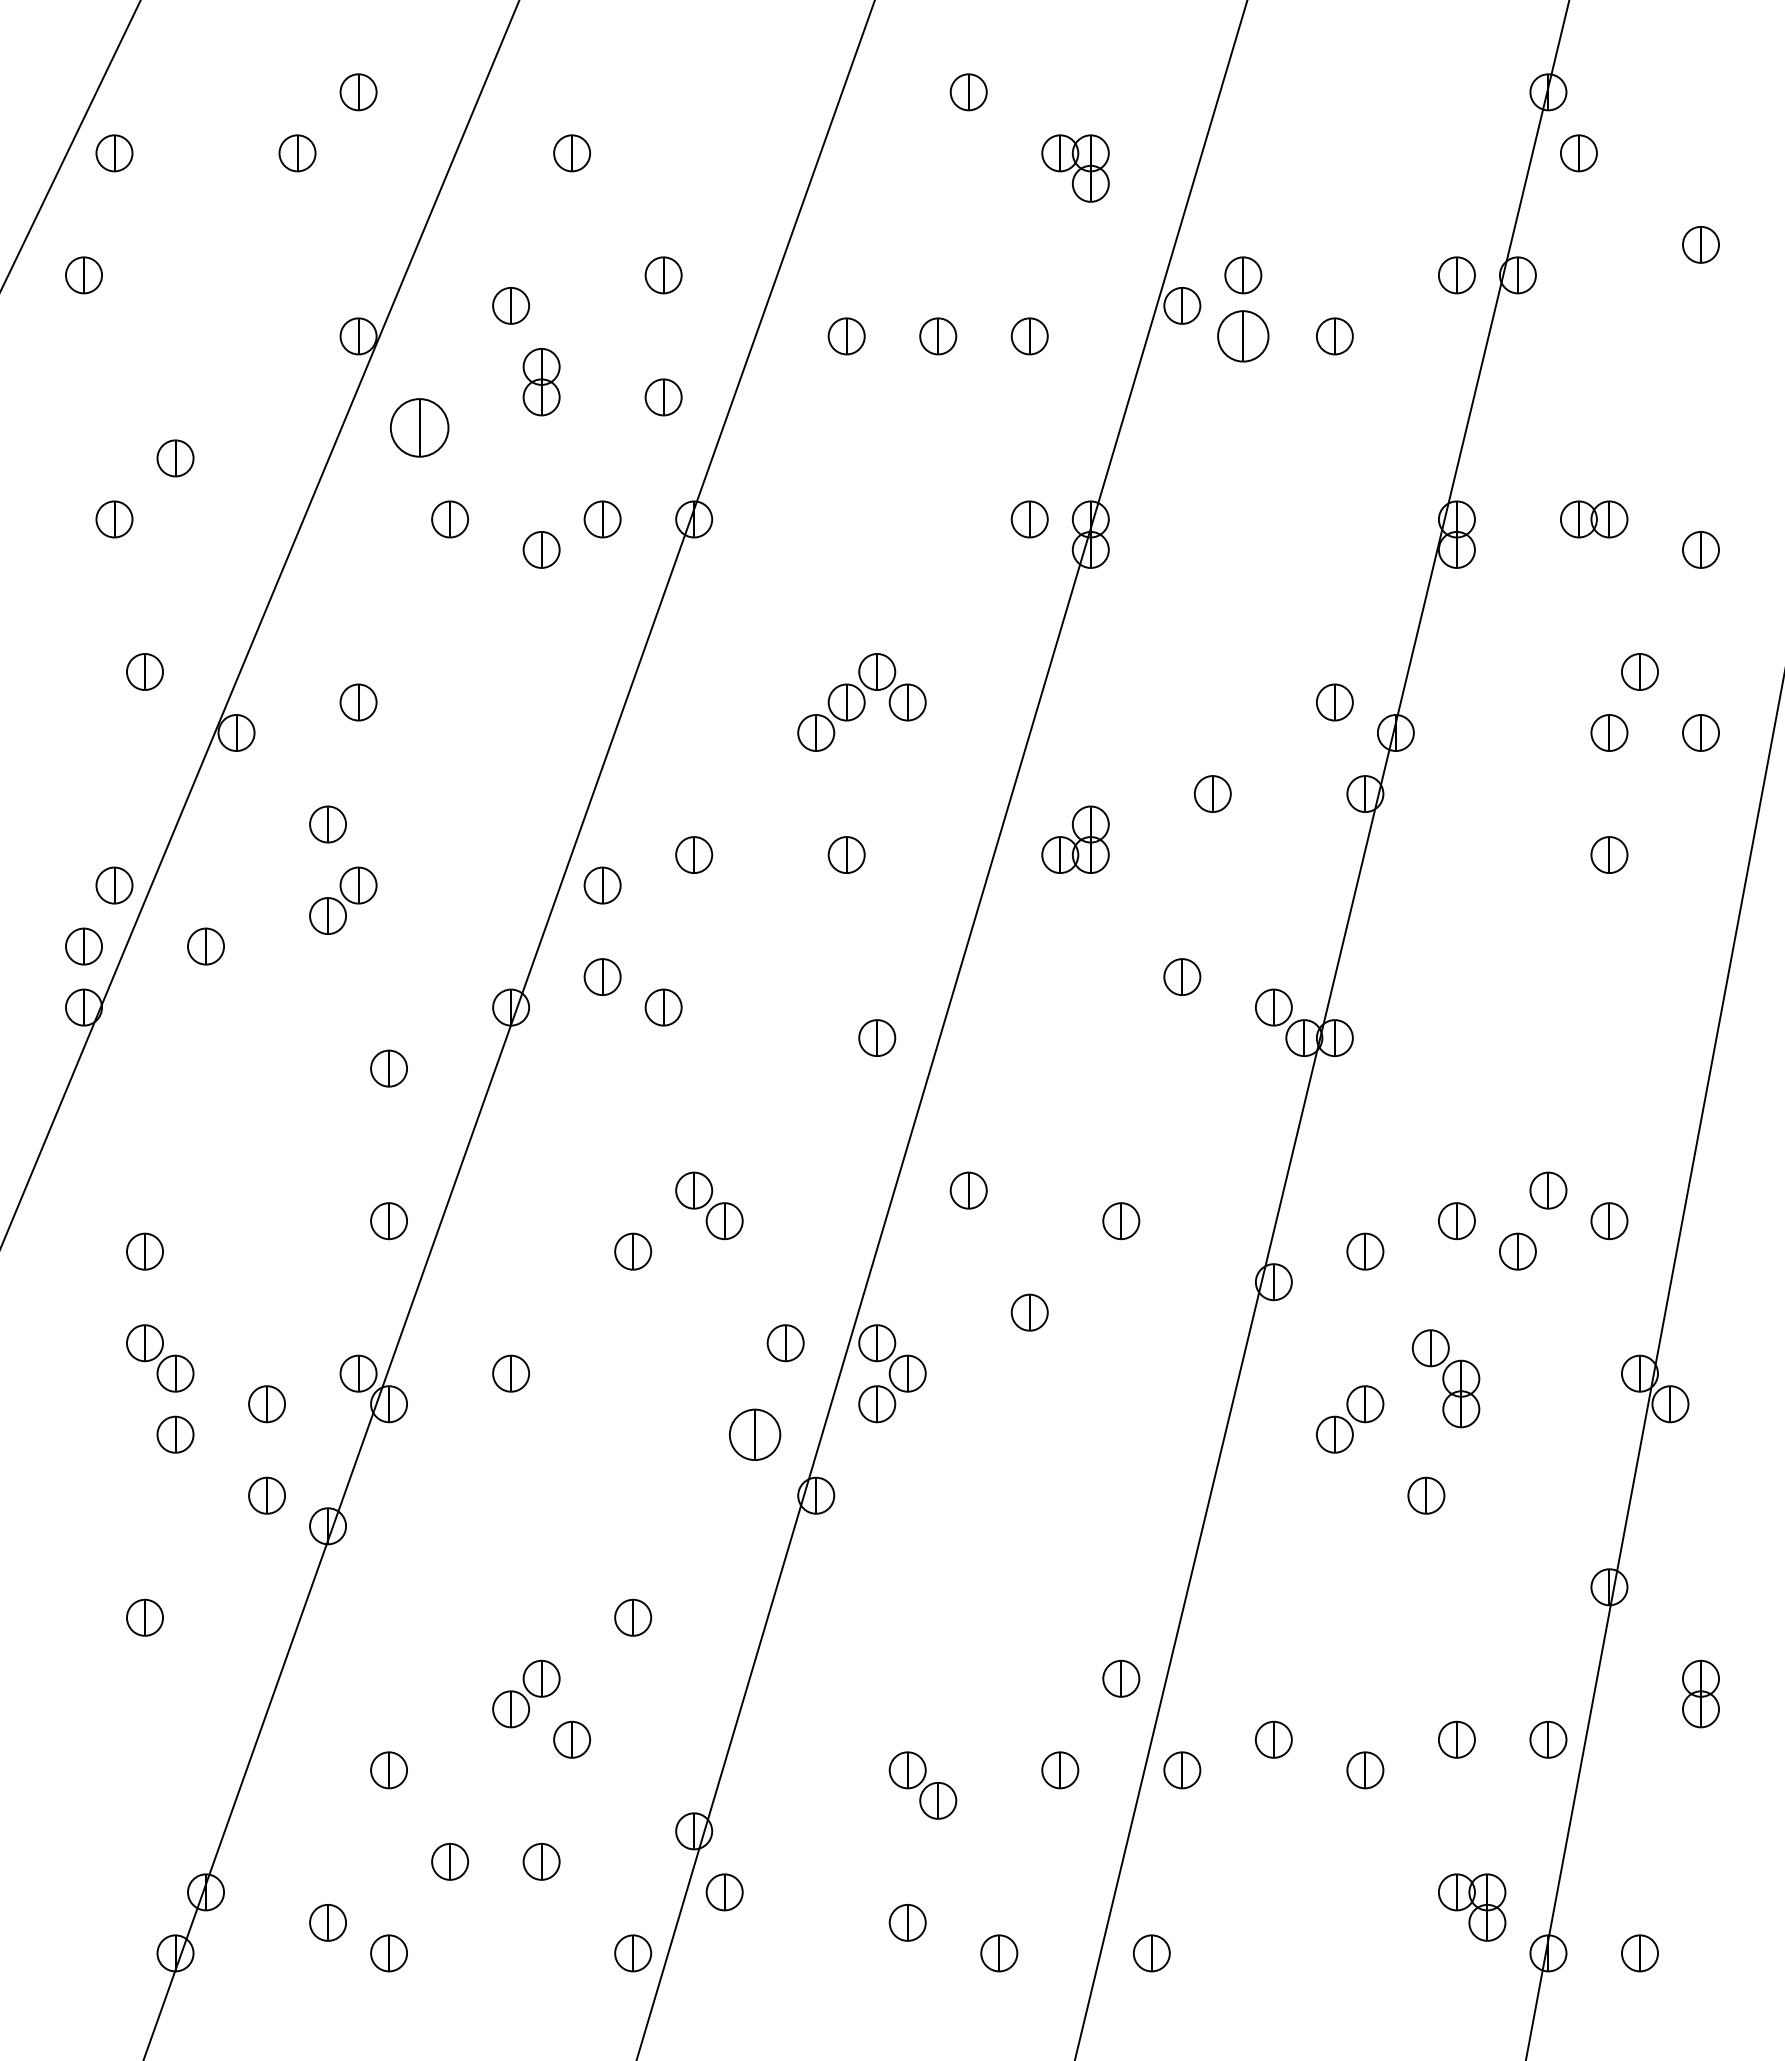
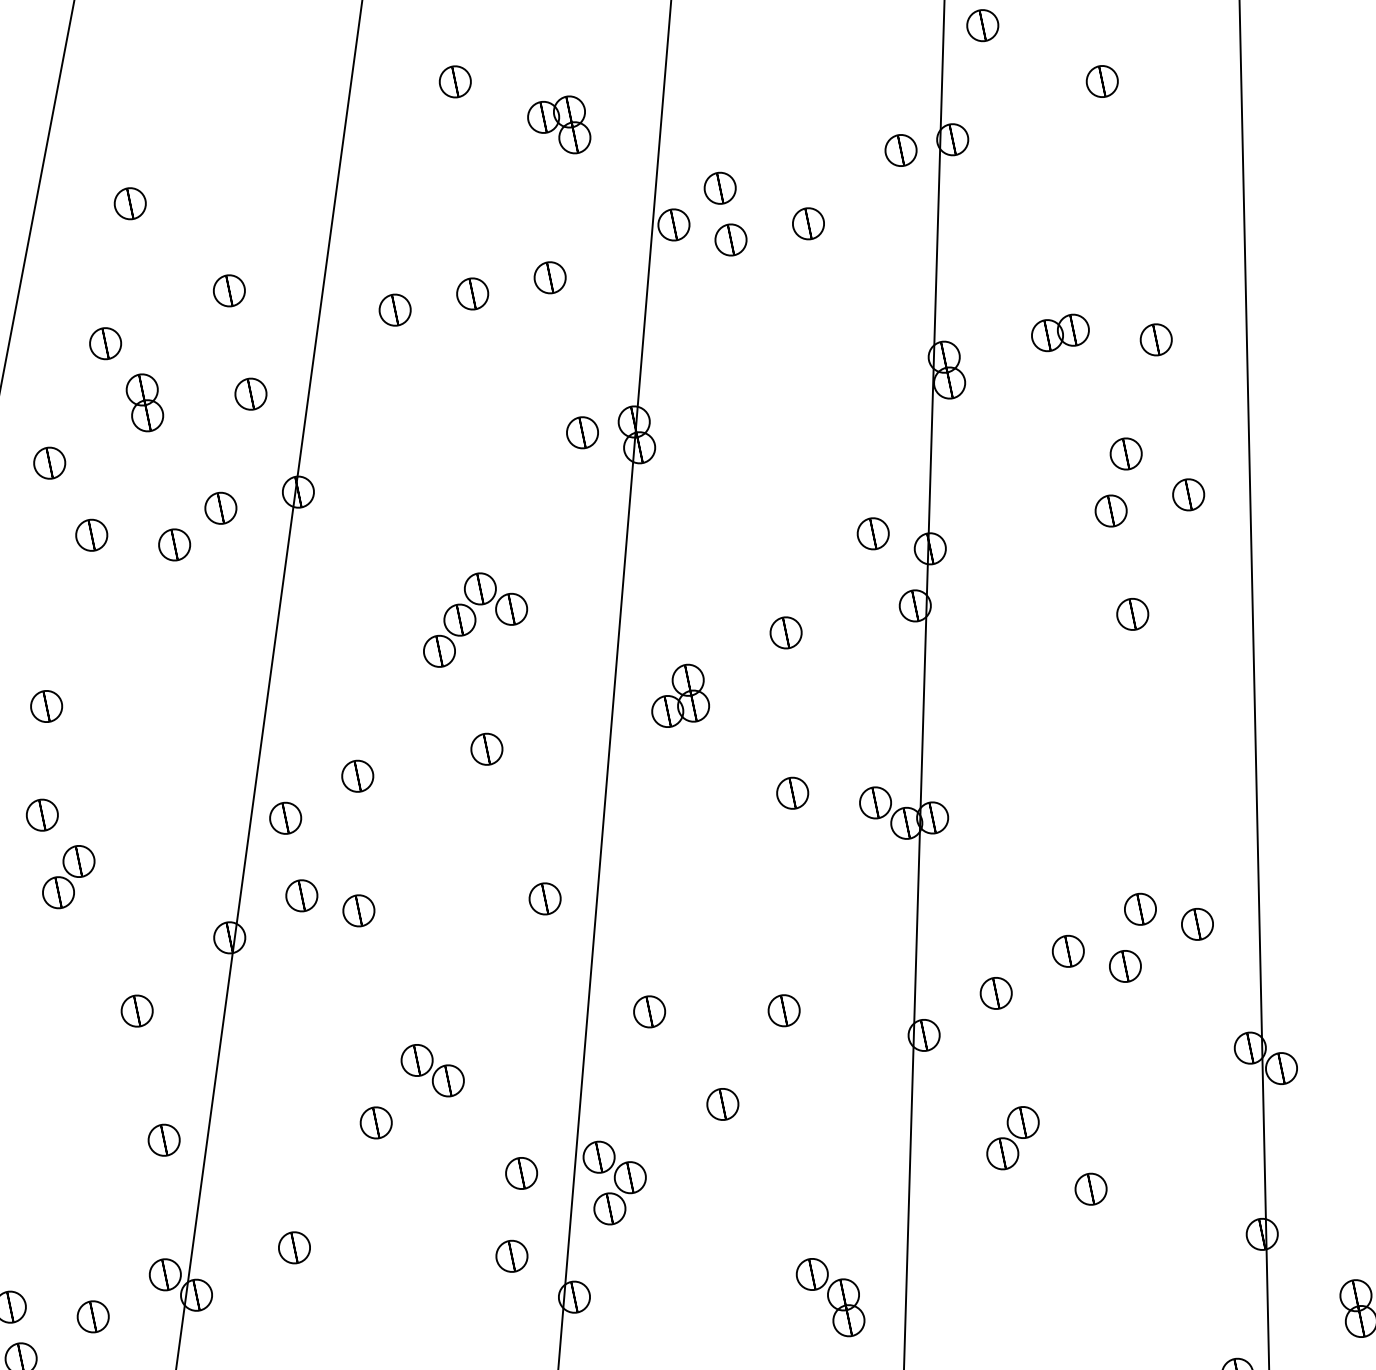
part: (1243, 336) -> (731, 240), size x0.71
part: (419, 427) -> (49, 462), size x0.62
part: (1445, 1378) -> (830, 1297), moved
part: (755, 1434) -> (512, 1256), size x0.71

